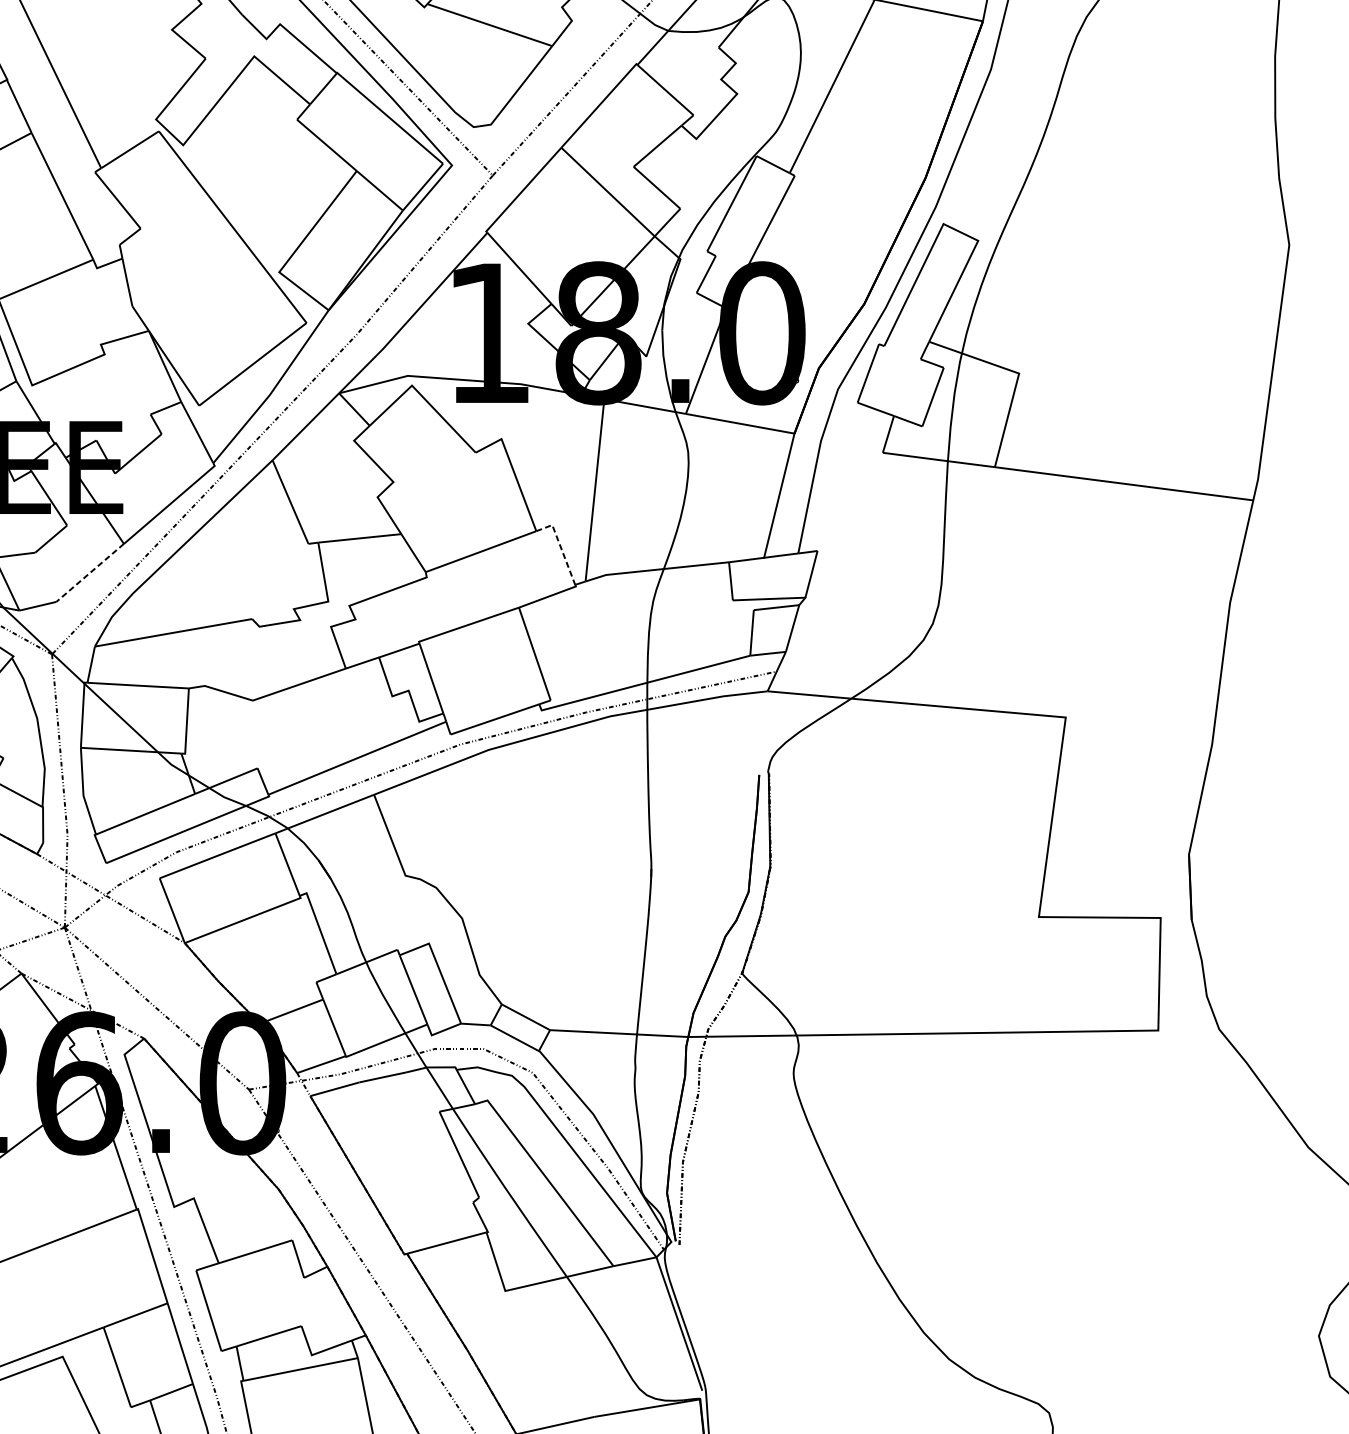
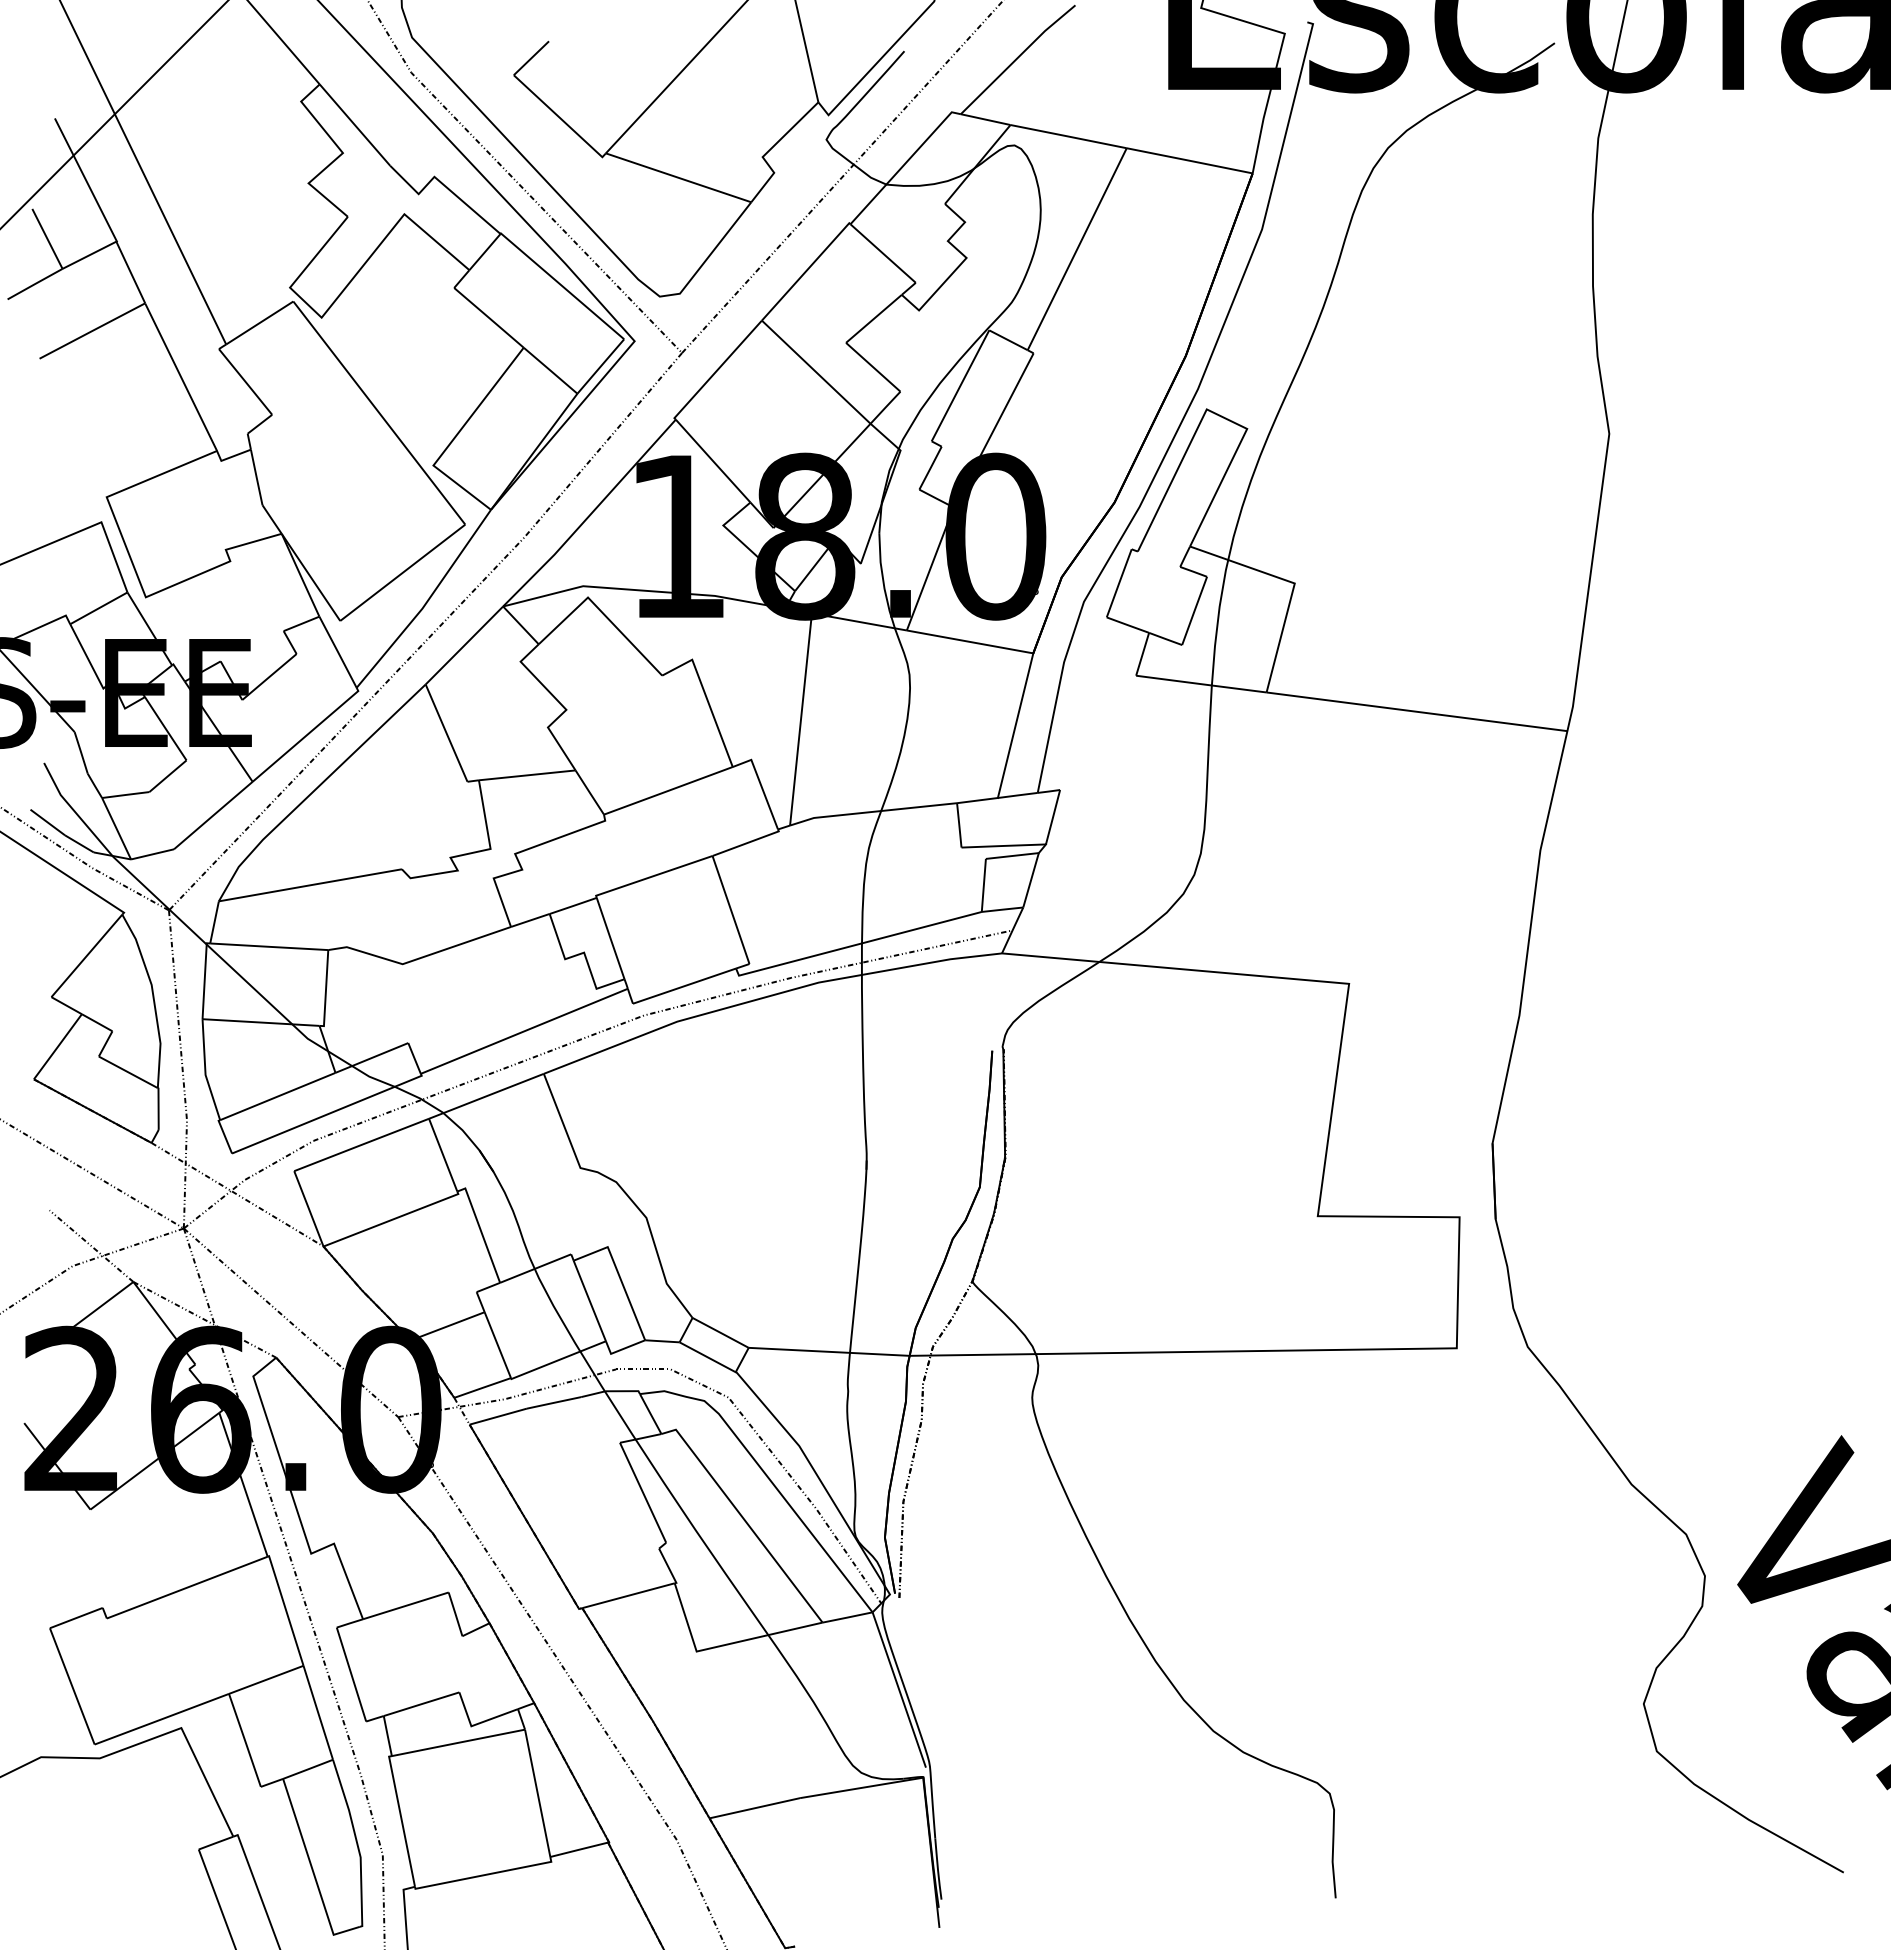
line: (560, 545) -> (760, 783), dashed -> solid
line: (90, 572) -> (213, 815), dashed -> solid

